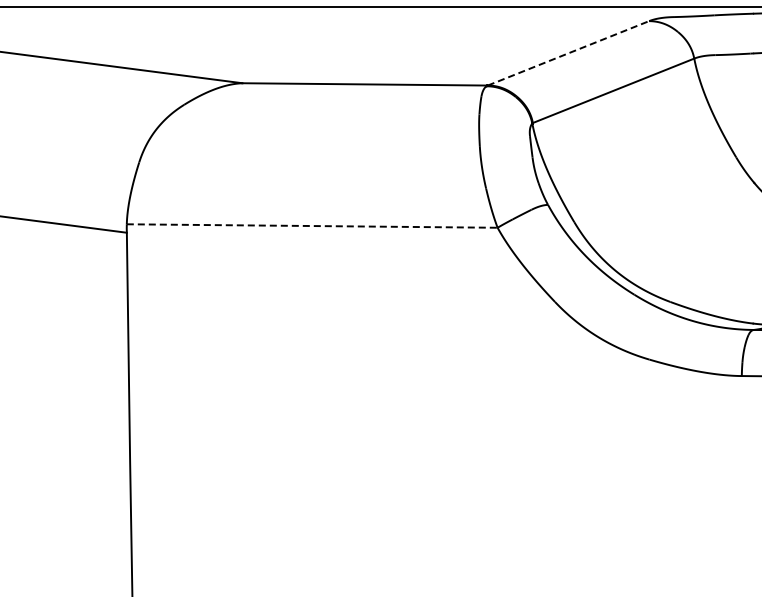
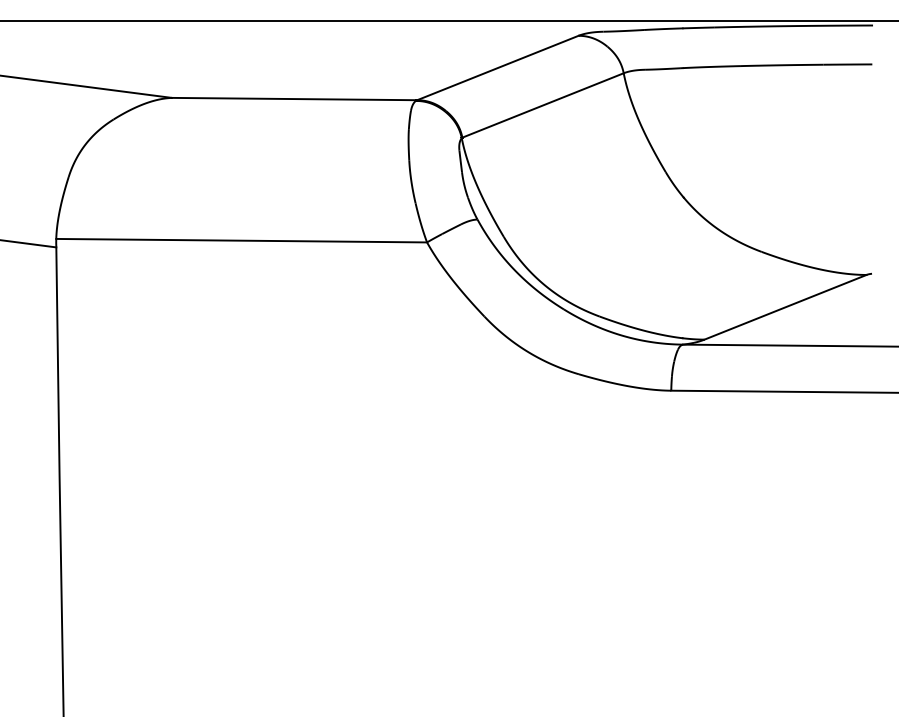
line: (568, 53) -> (497, 68), dashed -> solid
line: (313, 225) -> (242, 240), dashed -> solid

